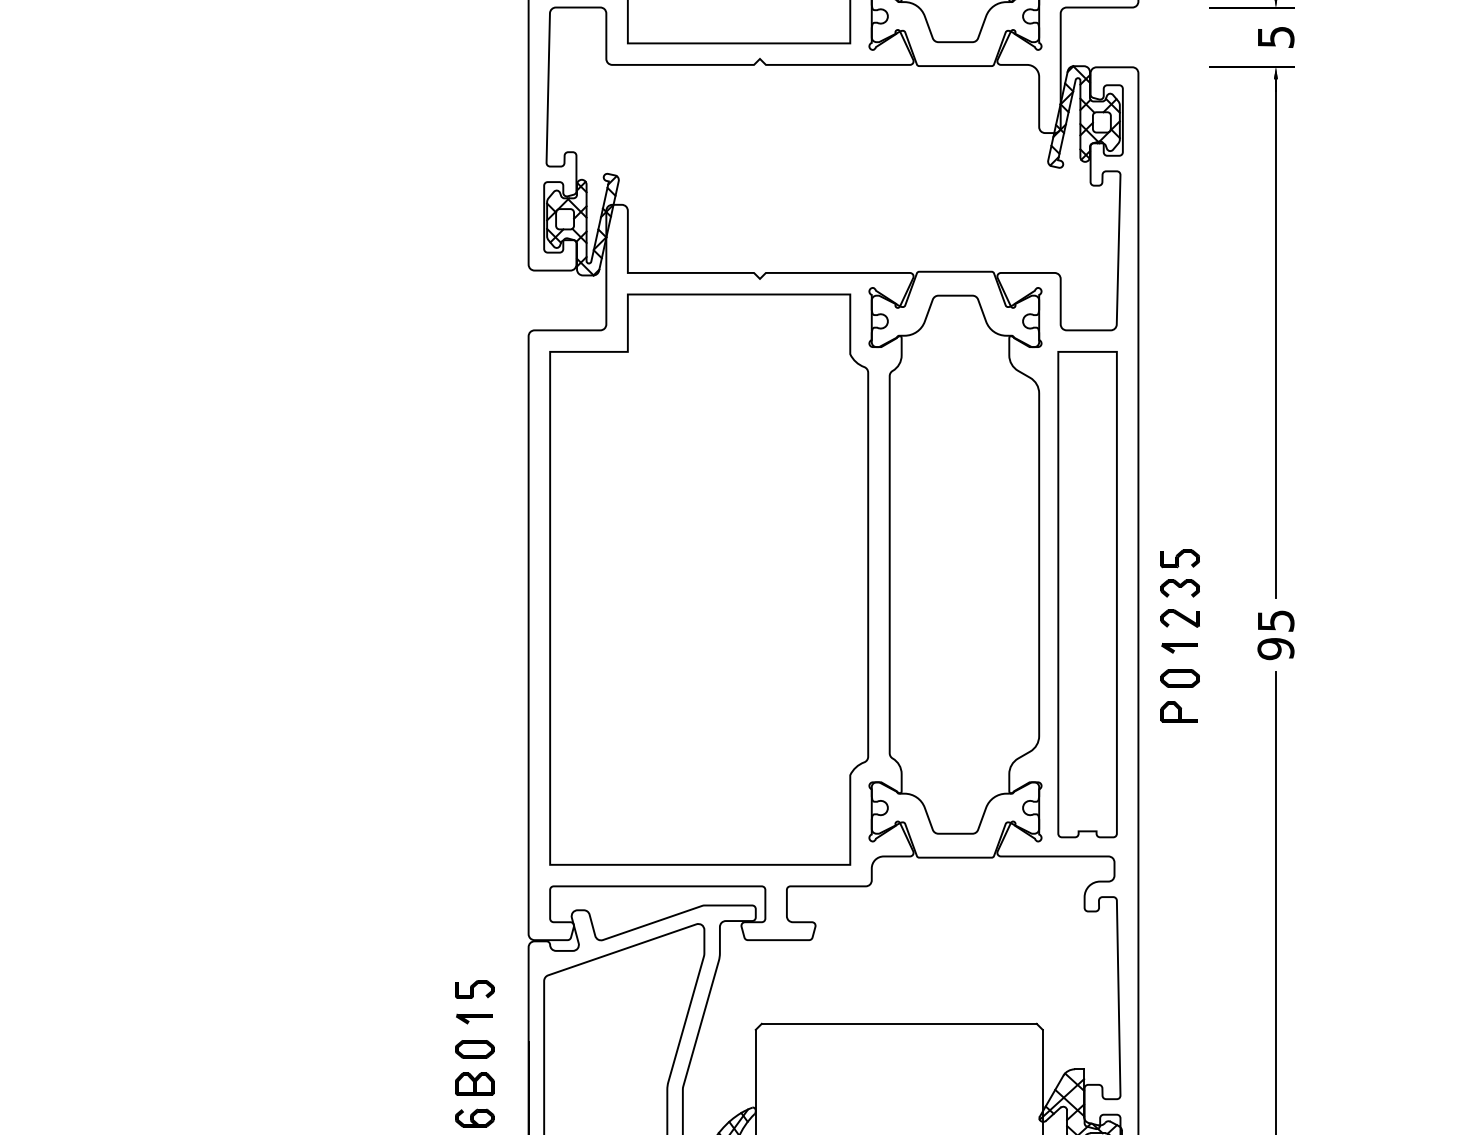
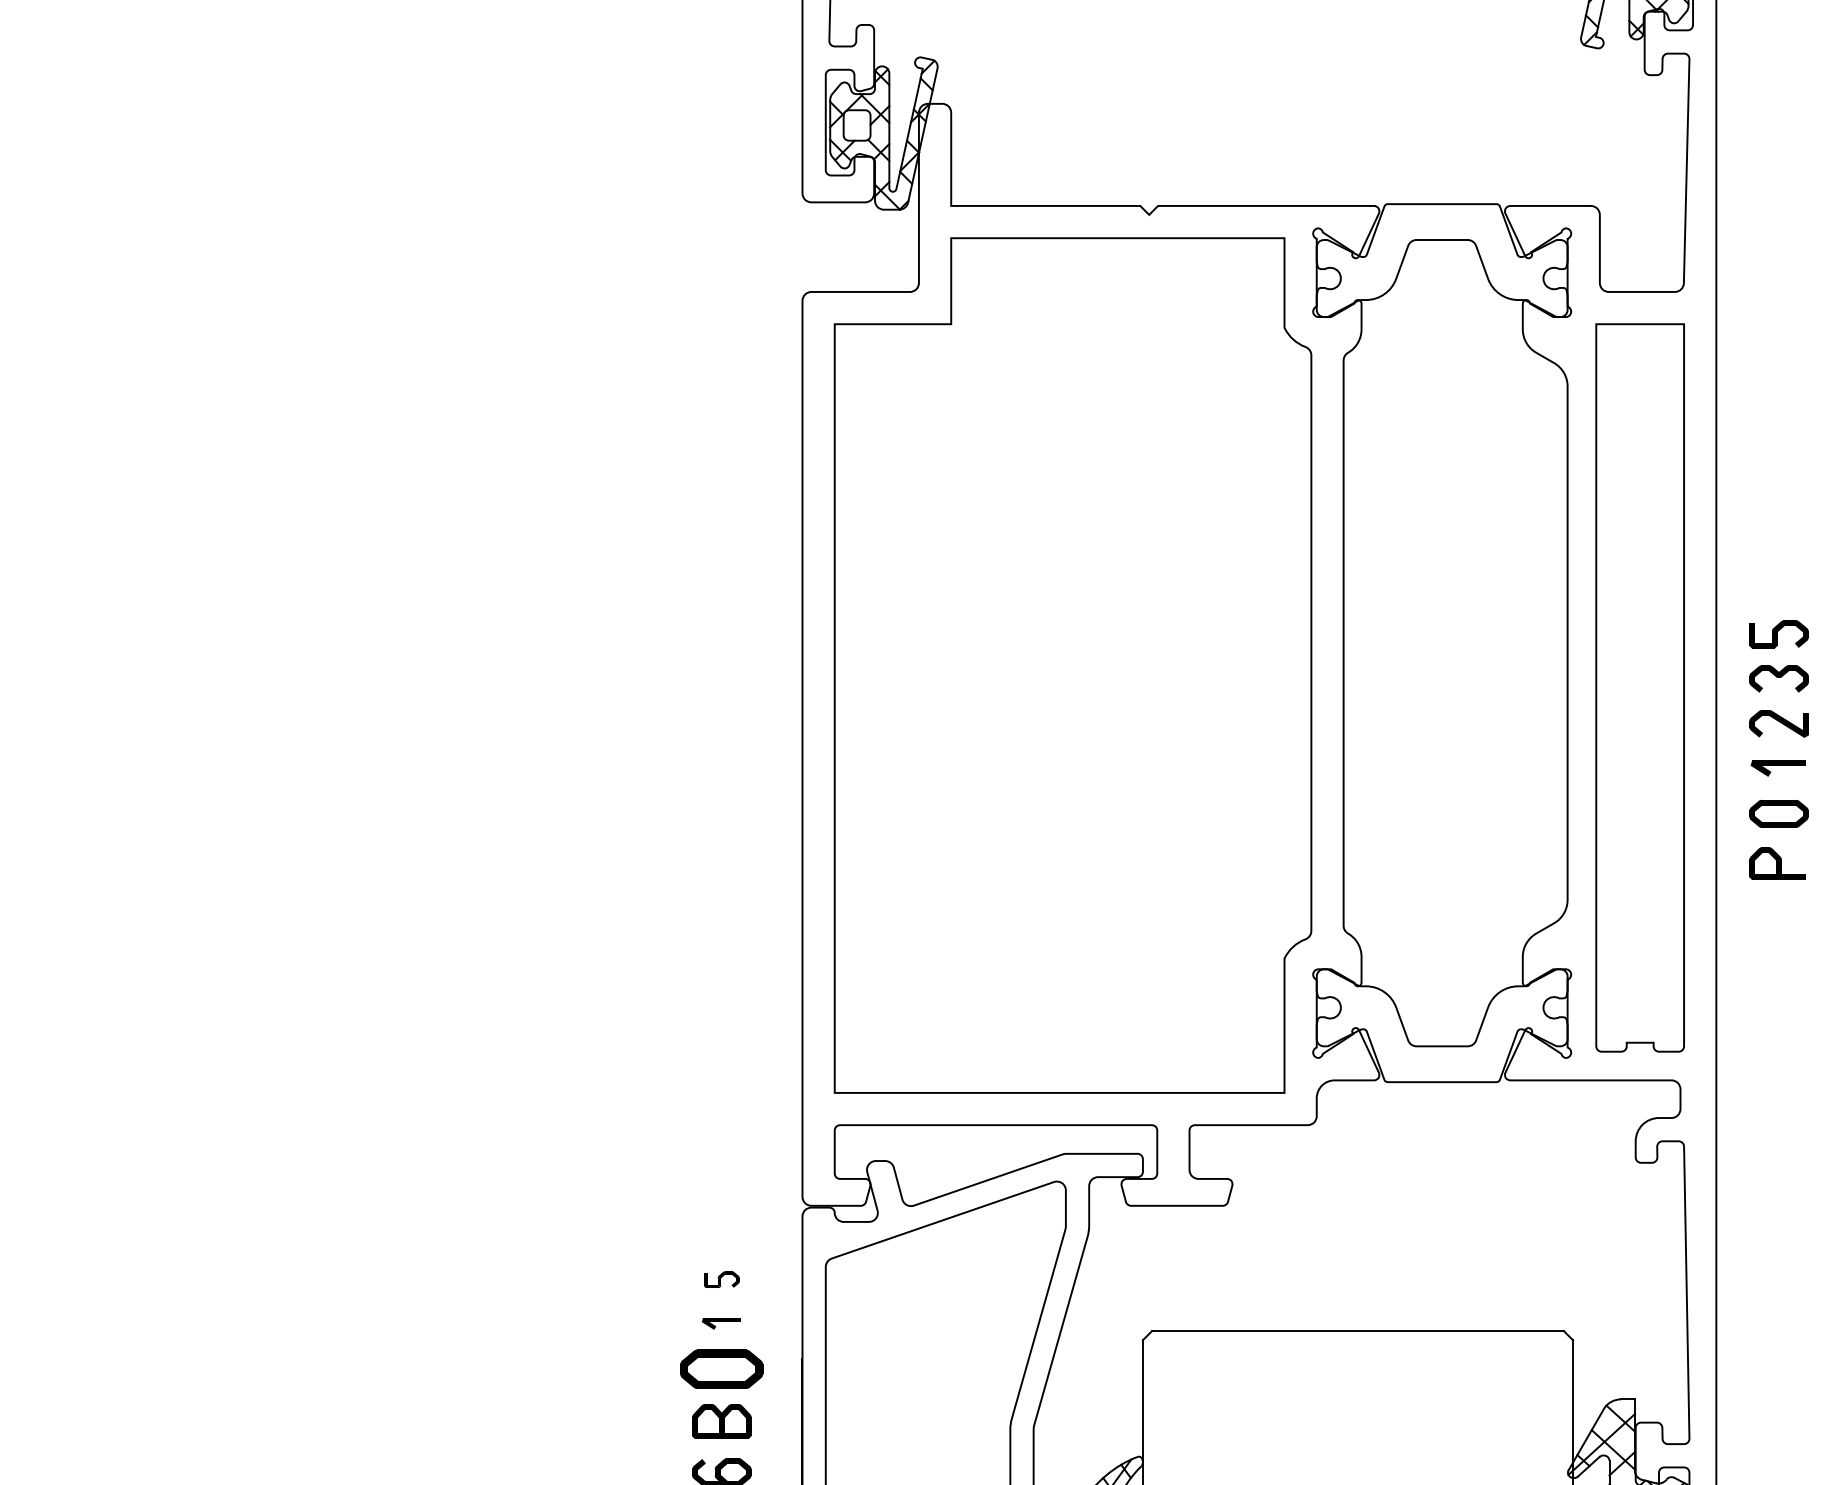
part: (474, 989) -> (721, 1279), size x0.6
part: (474, 1018) -> (721, 1323), size x0.7
part: (474, 1049) -> (721, 1369), size x1.4

